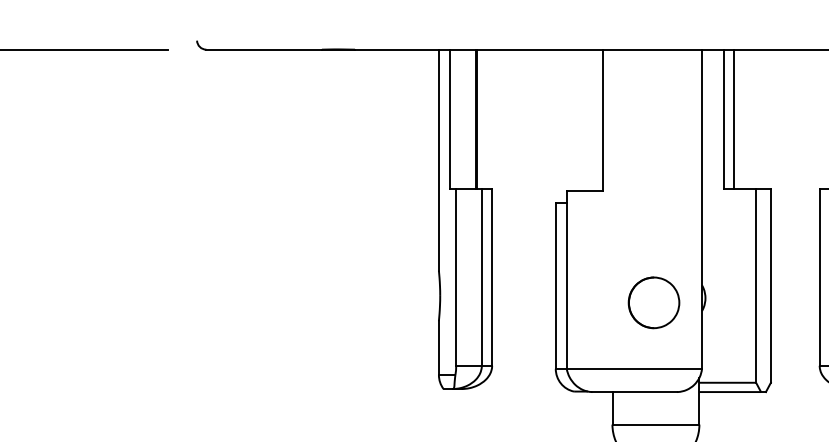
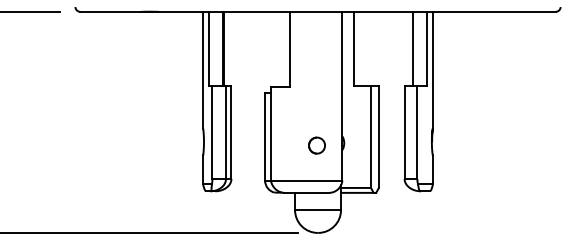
line: (734, 119) -> (359, 48), removed
part: (652, 302) -> (316, 145), size x0.6

